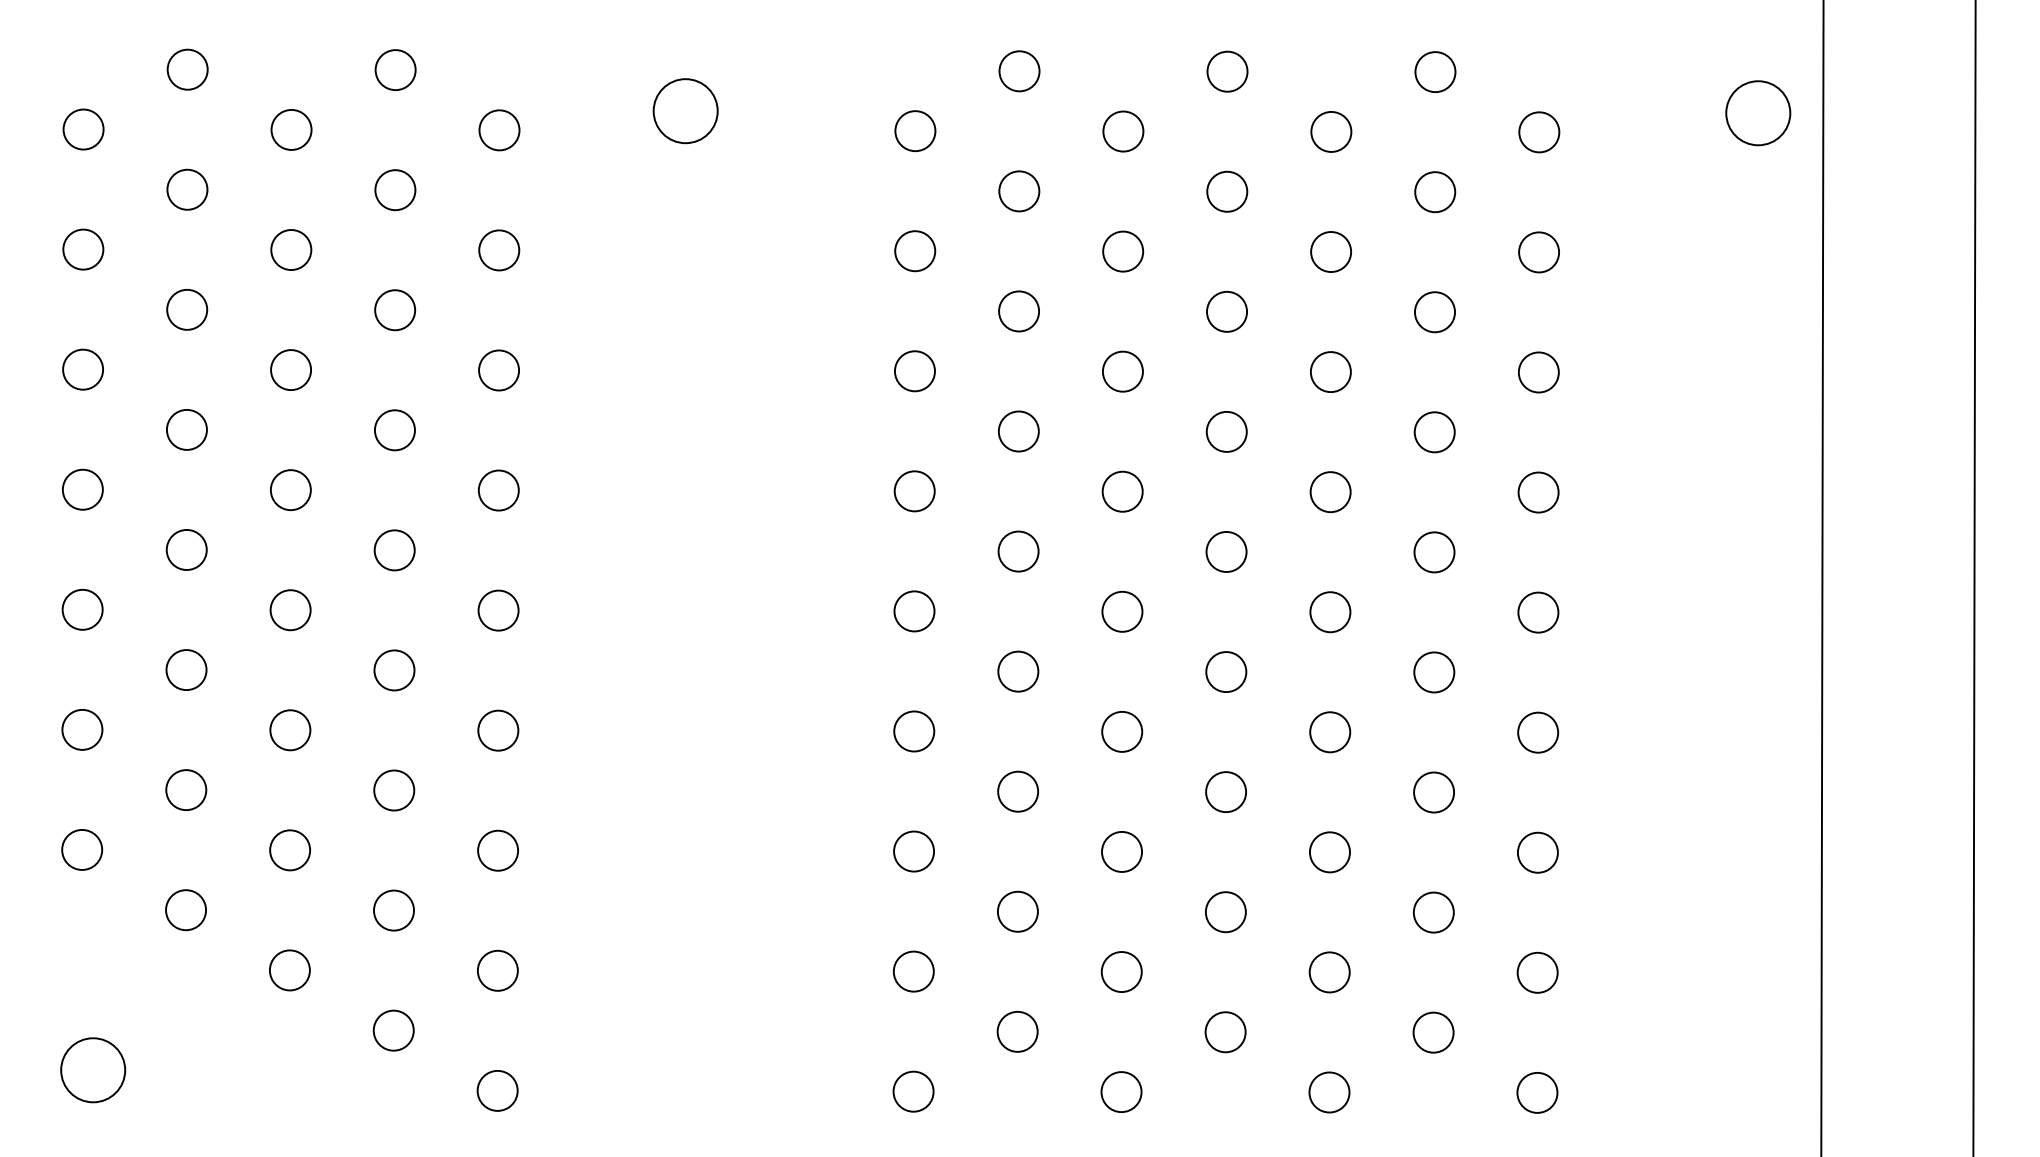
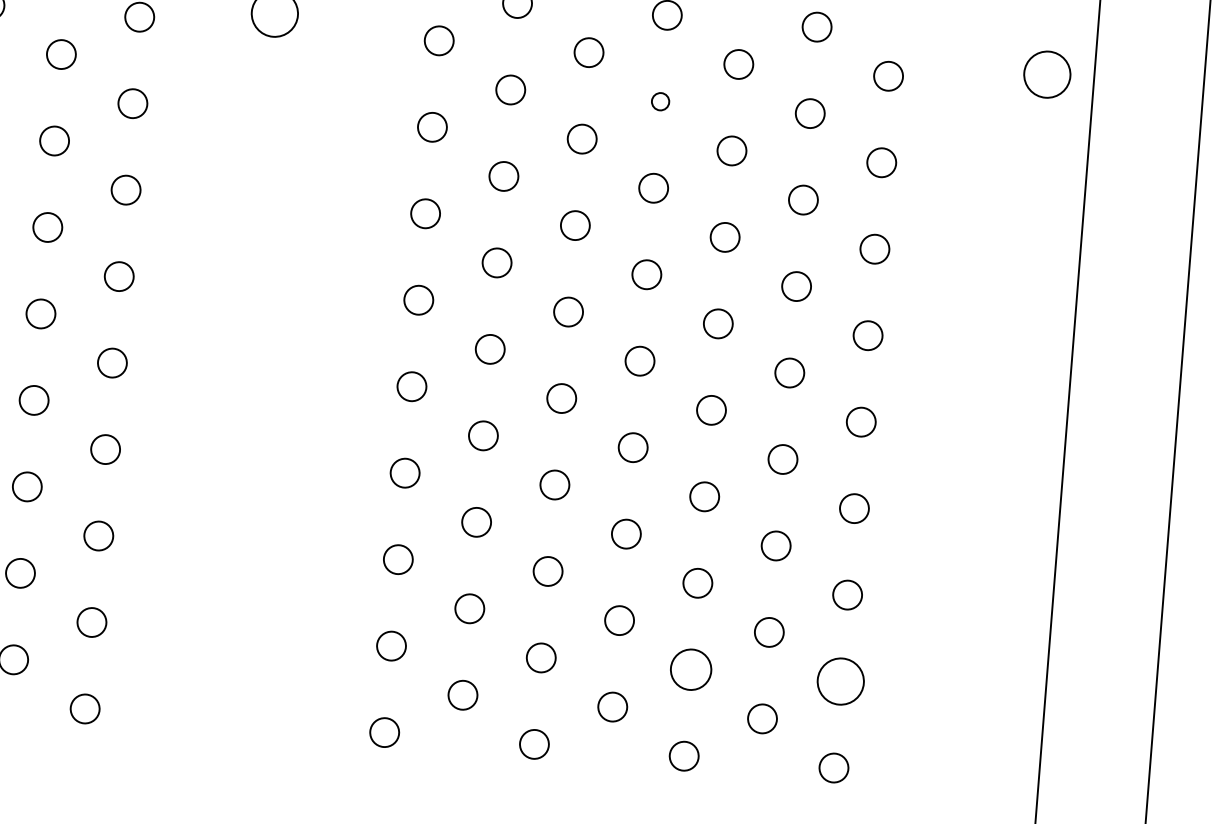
circle: (1227, 191) -> (660, 101), size x0.6
circle: (1329, 972) -> (690, 669), size x1.4
circle: (1537, 972) -> (840, 681), size x1.6

